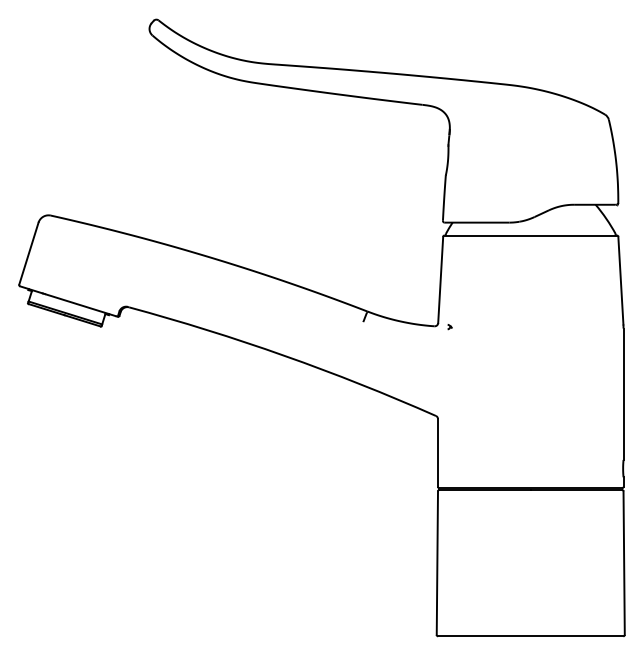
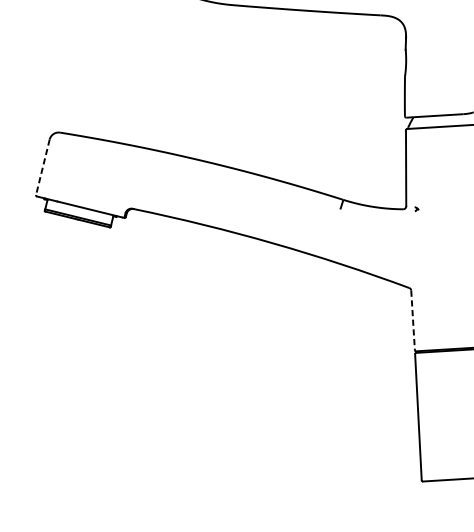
line: (28, 254) -> (42, 168), solid -> dashed
line: (438, 452) -> (413, 319), solid -> dashed

